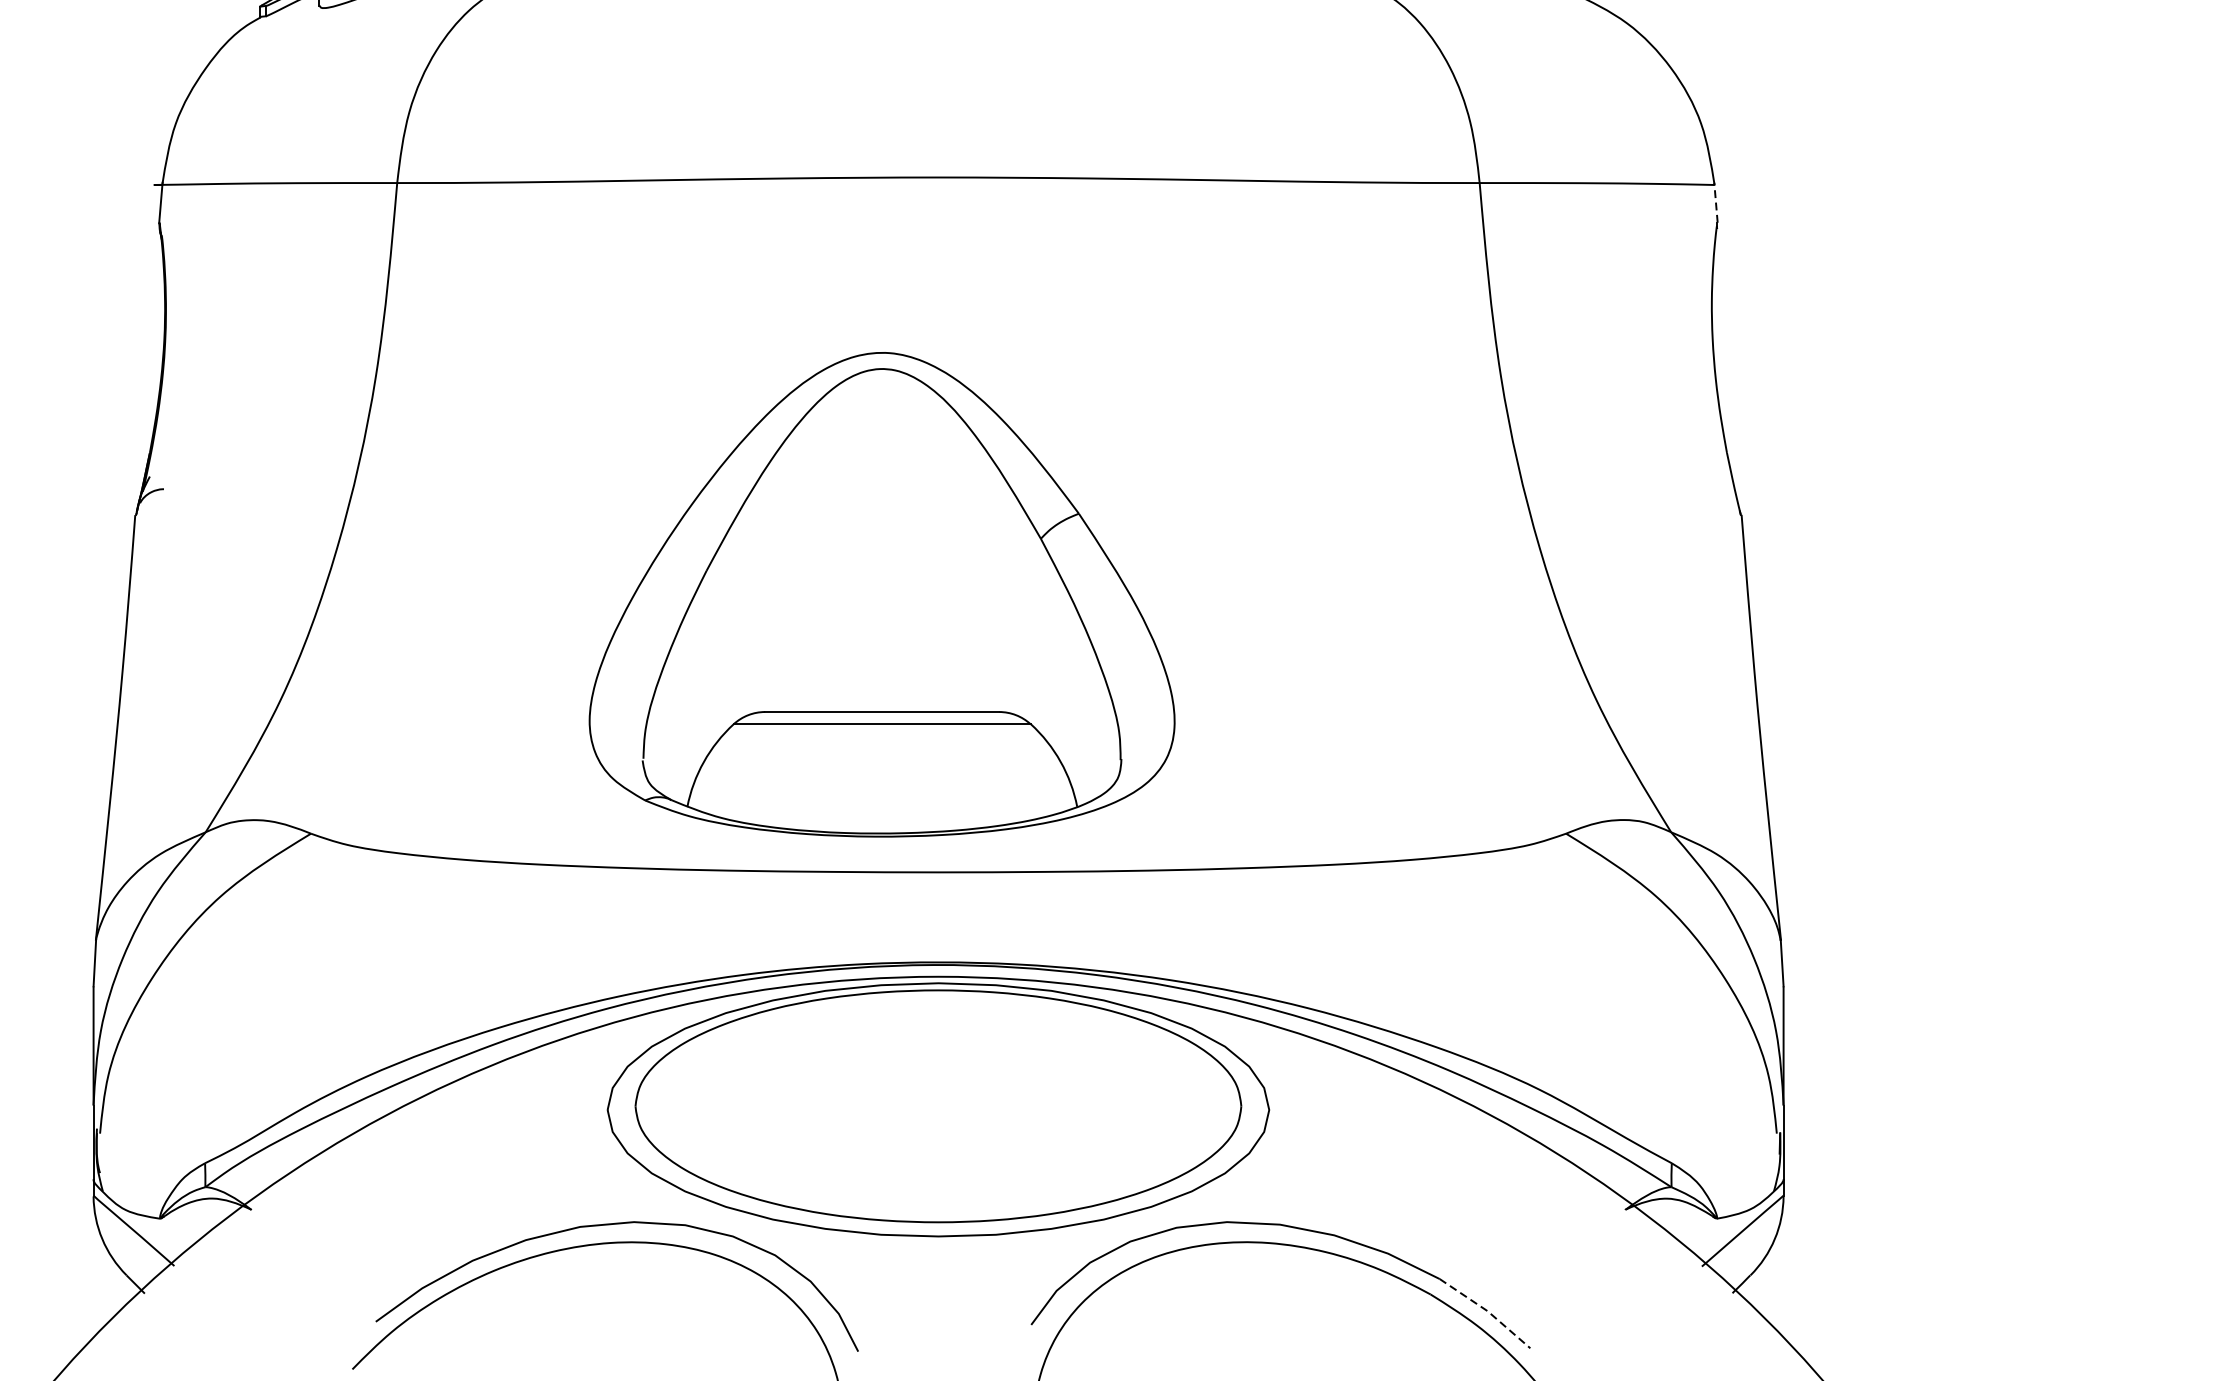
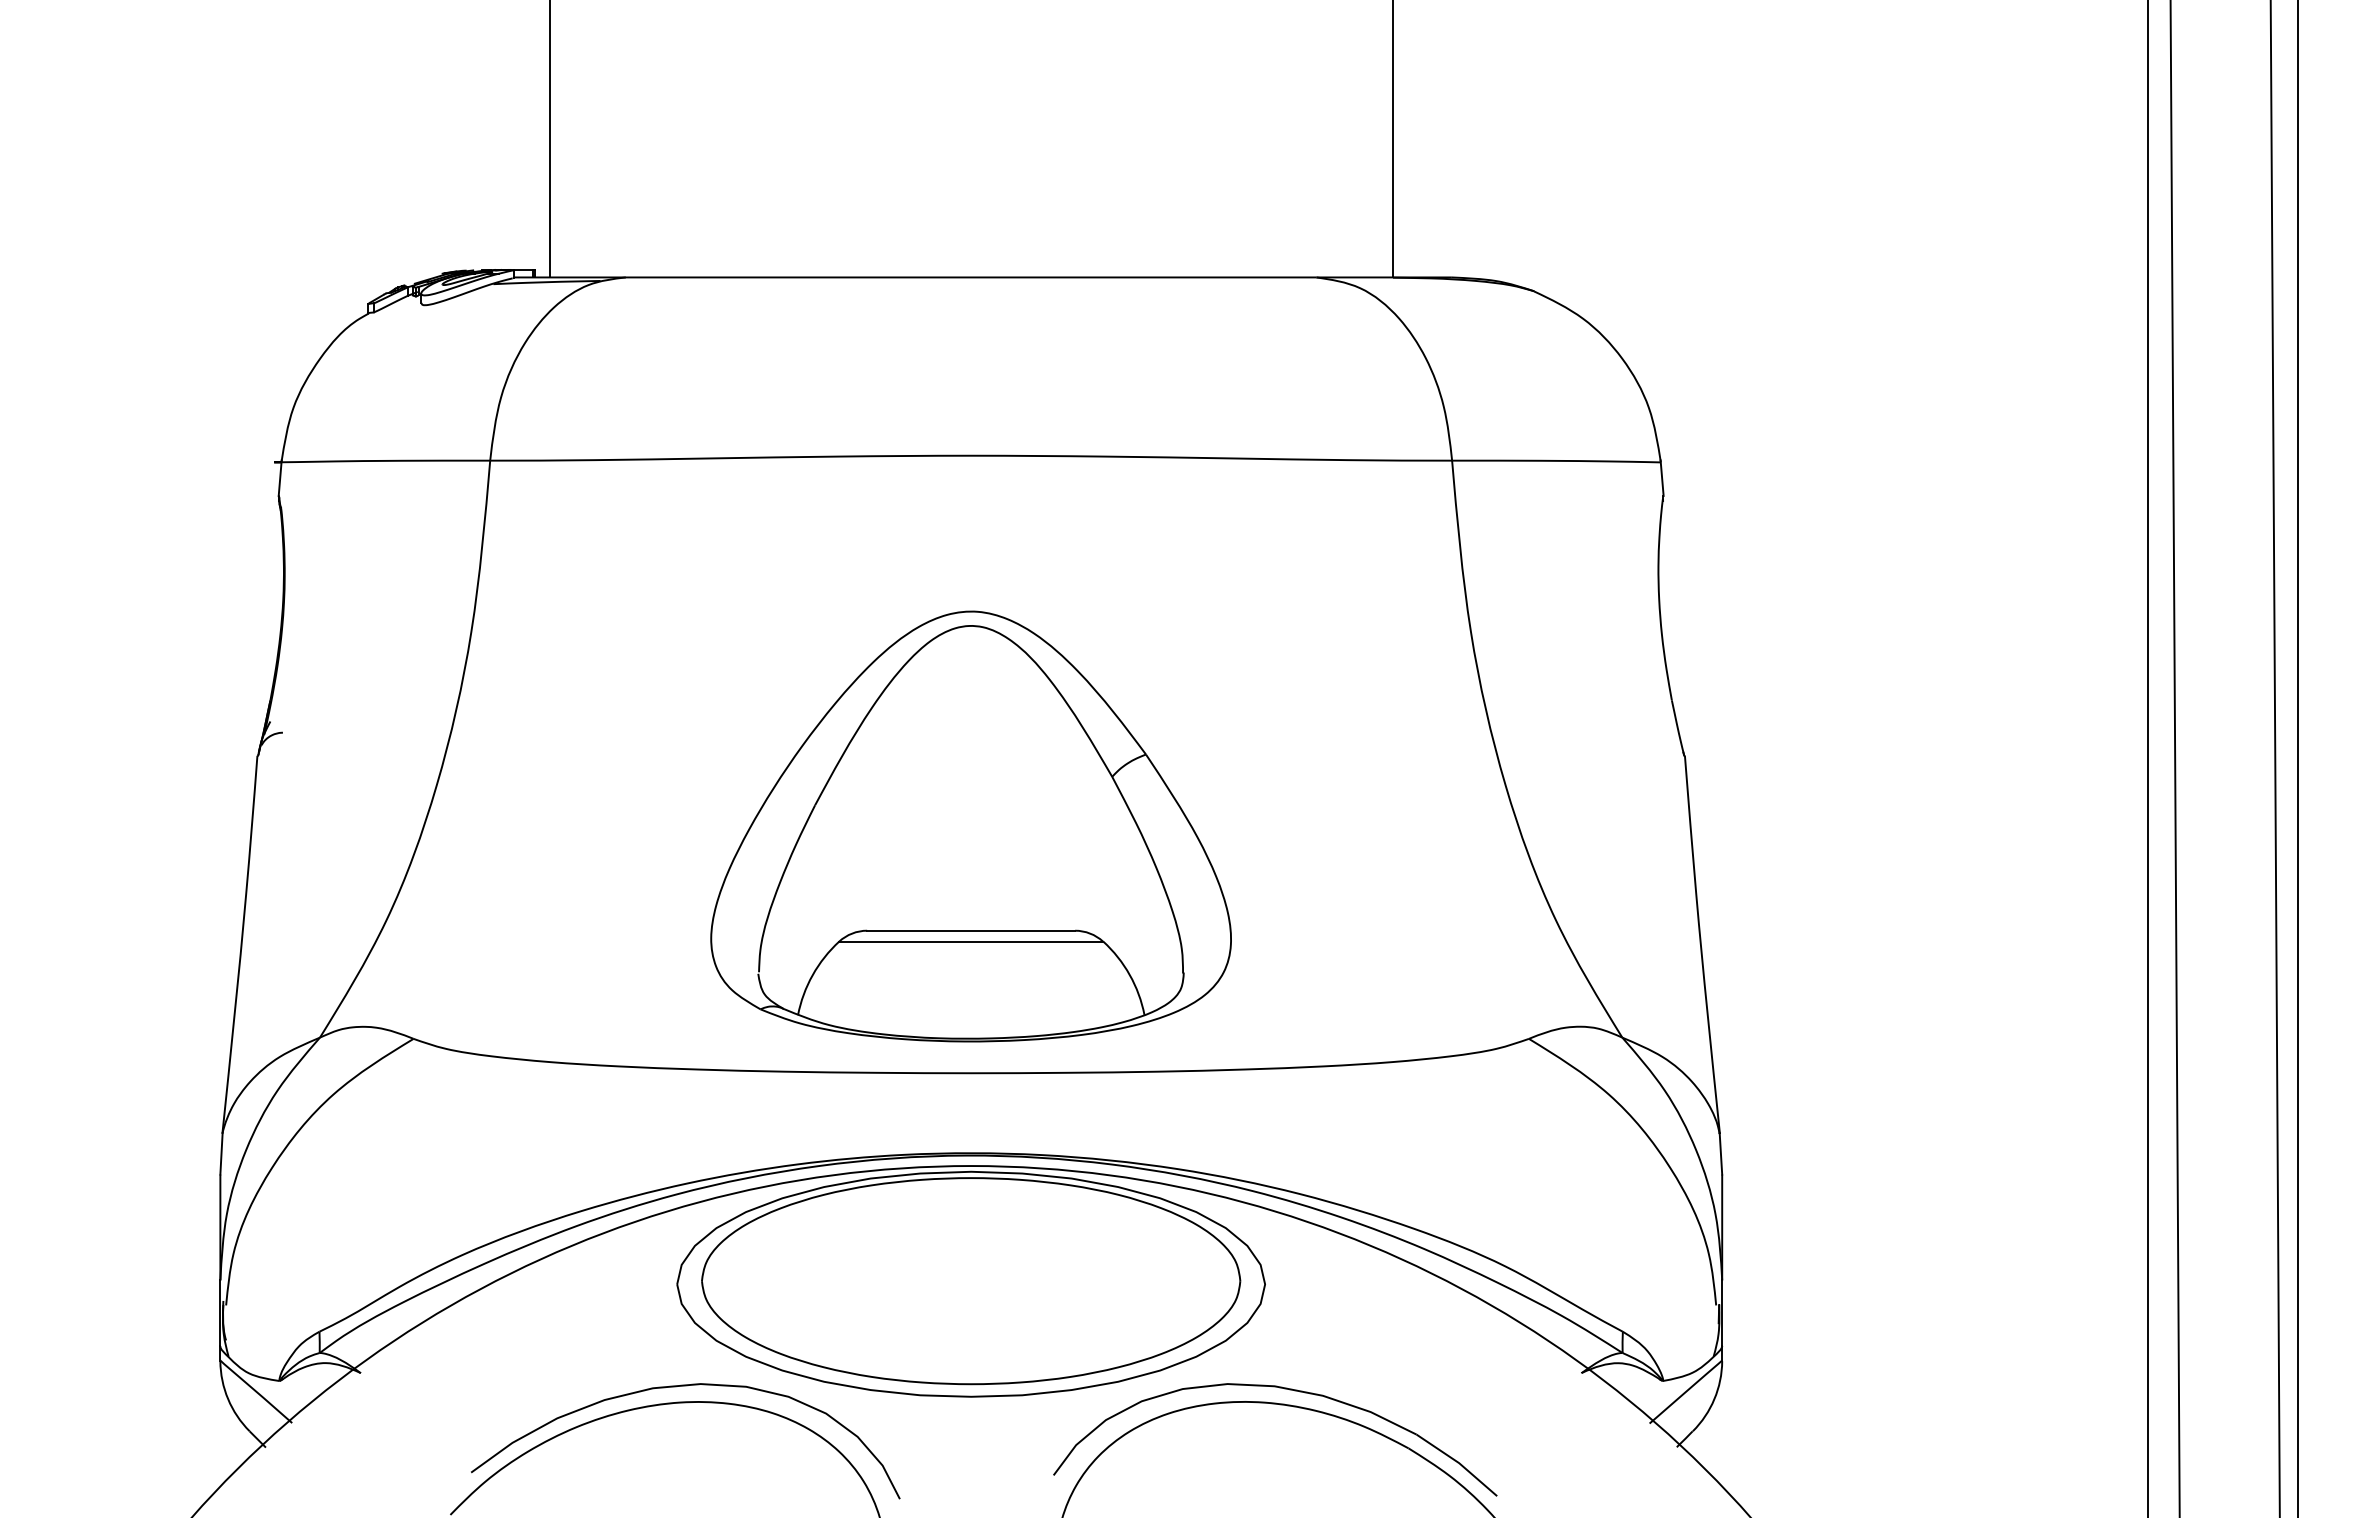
line: (1716, 203) -> (1662, 478), dashed -> solid
part: (881, 594) -> (970, 826), moved
line: (1487, 1311) -> (1459, 1463), dashed -> solid

